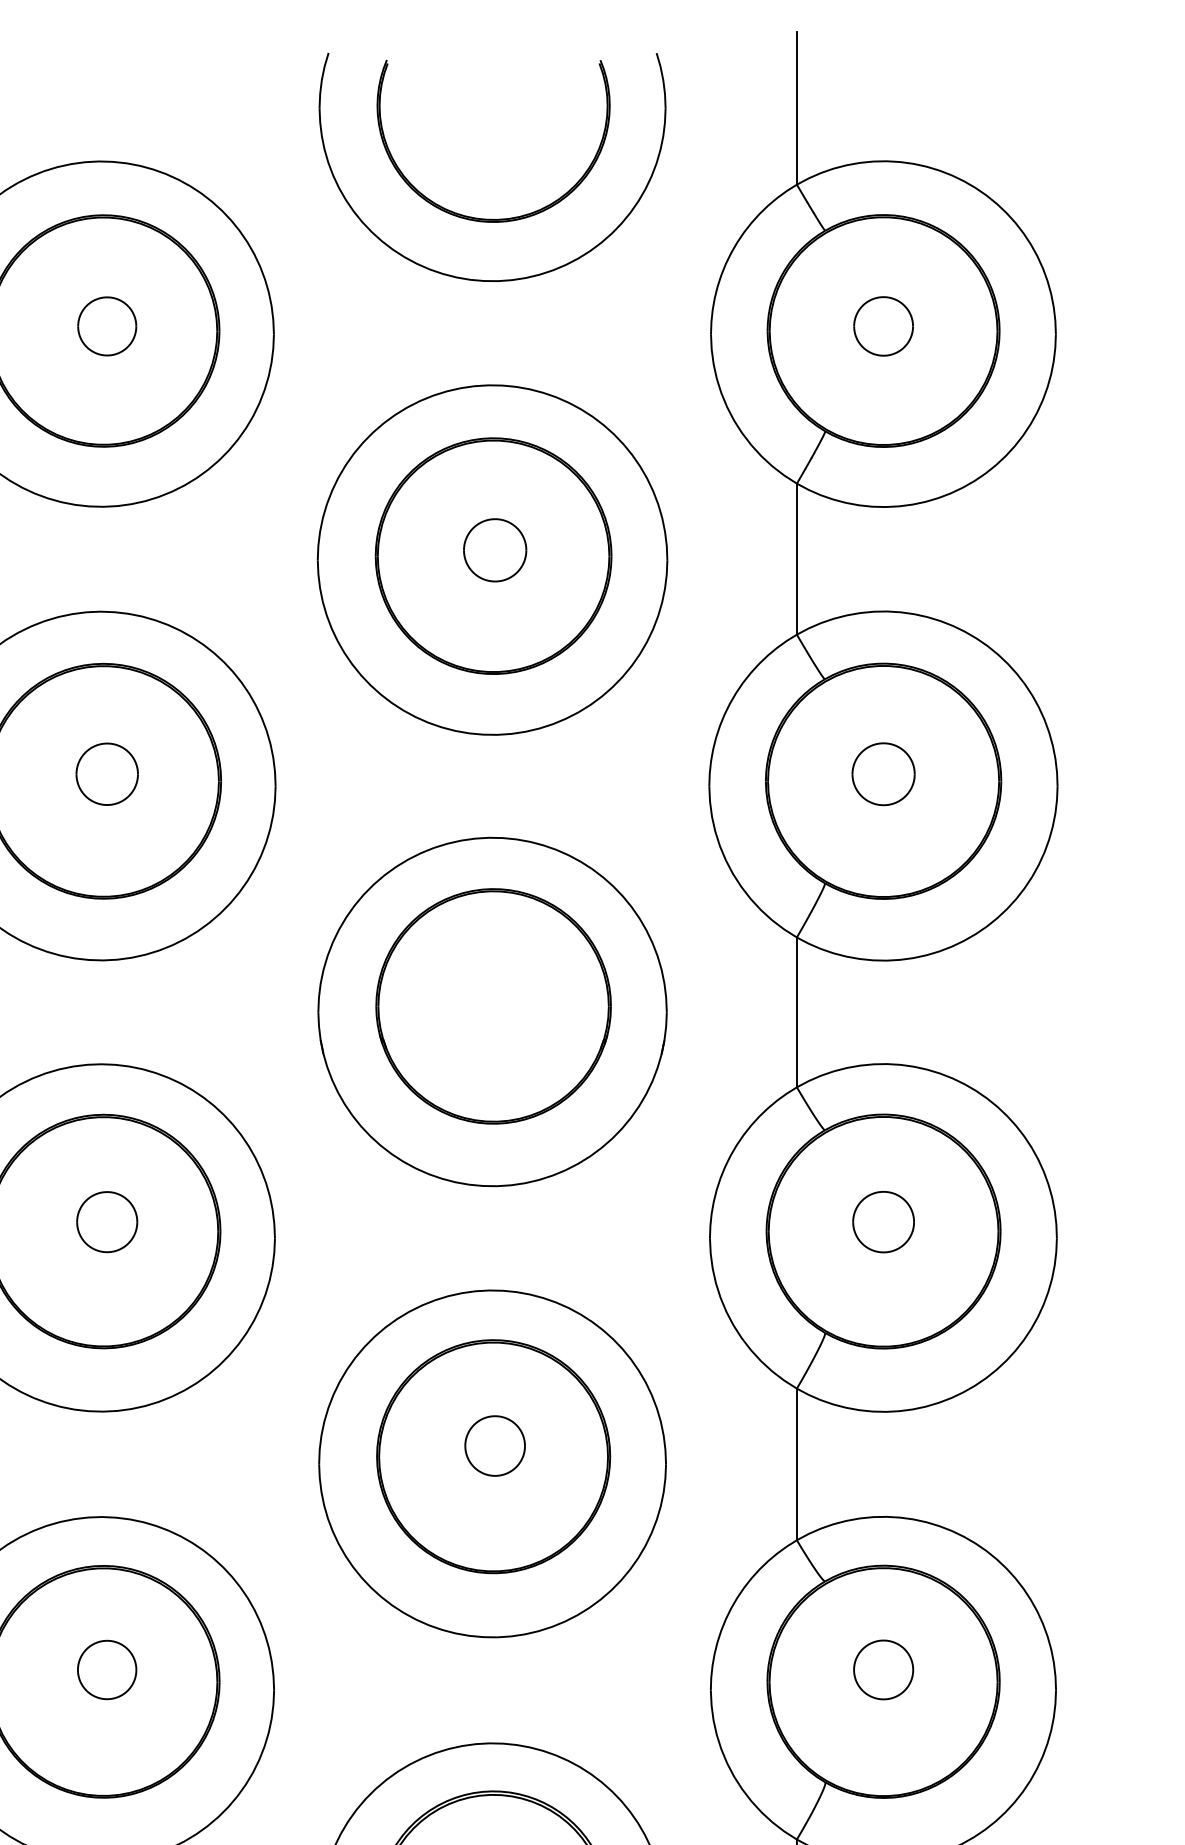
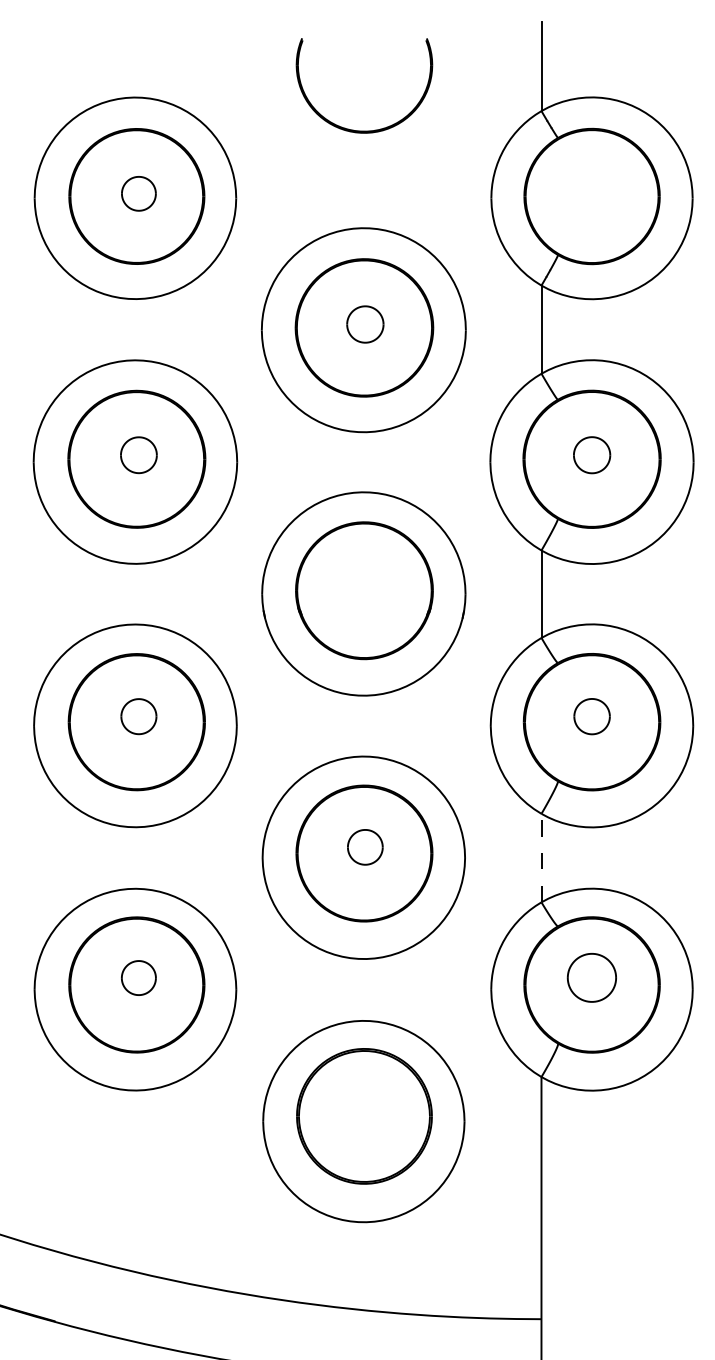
part: (473, 277) -> (352, 165), removed
part: (884, 325) -> (592, 193), removed
line: (796, 1463) -> (541, 857), solid -> dashed
part: (884, 1670) -> (592, 978), size x1.4

